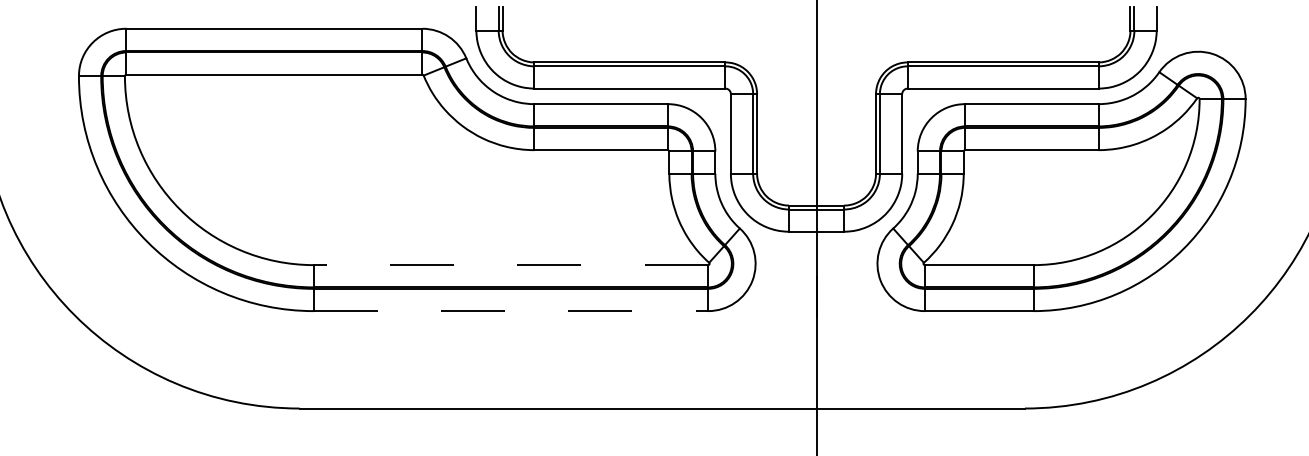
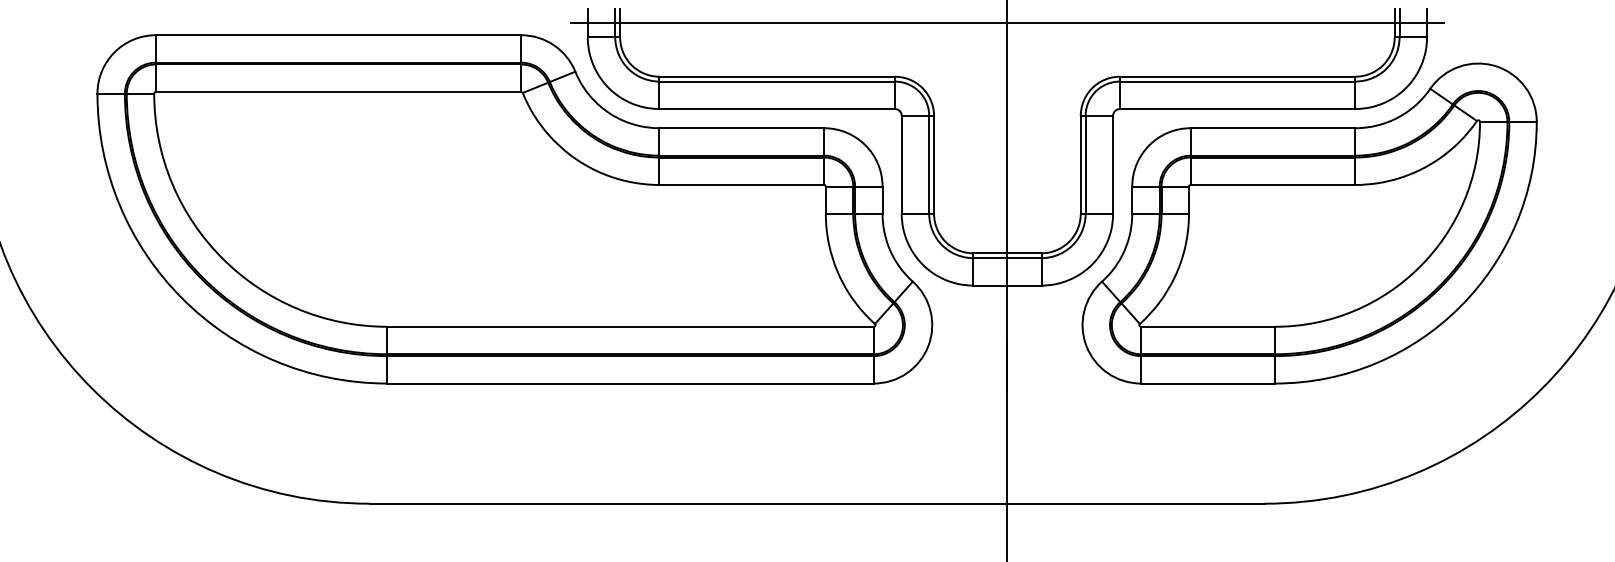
line: (815, 18) -> (1006, 22), added
line: (511, 264) -> (630, 326), dashed -> solid
line: (511, 311) -> (631, 383), dashed -> solid

